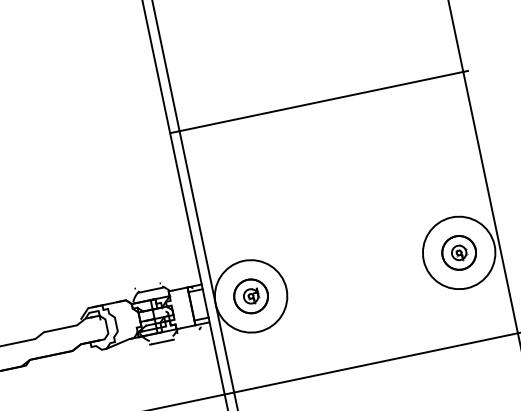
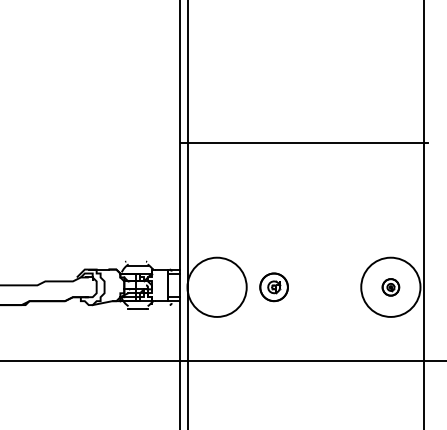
part: (458, 253) -> (390, 287), size x0.6
part: (250, 296) -> (273, 287), moved

